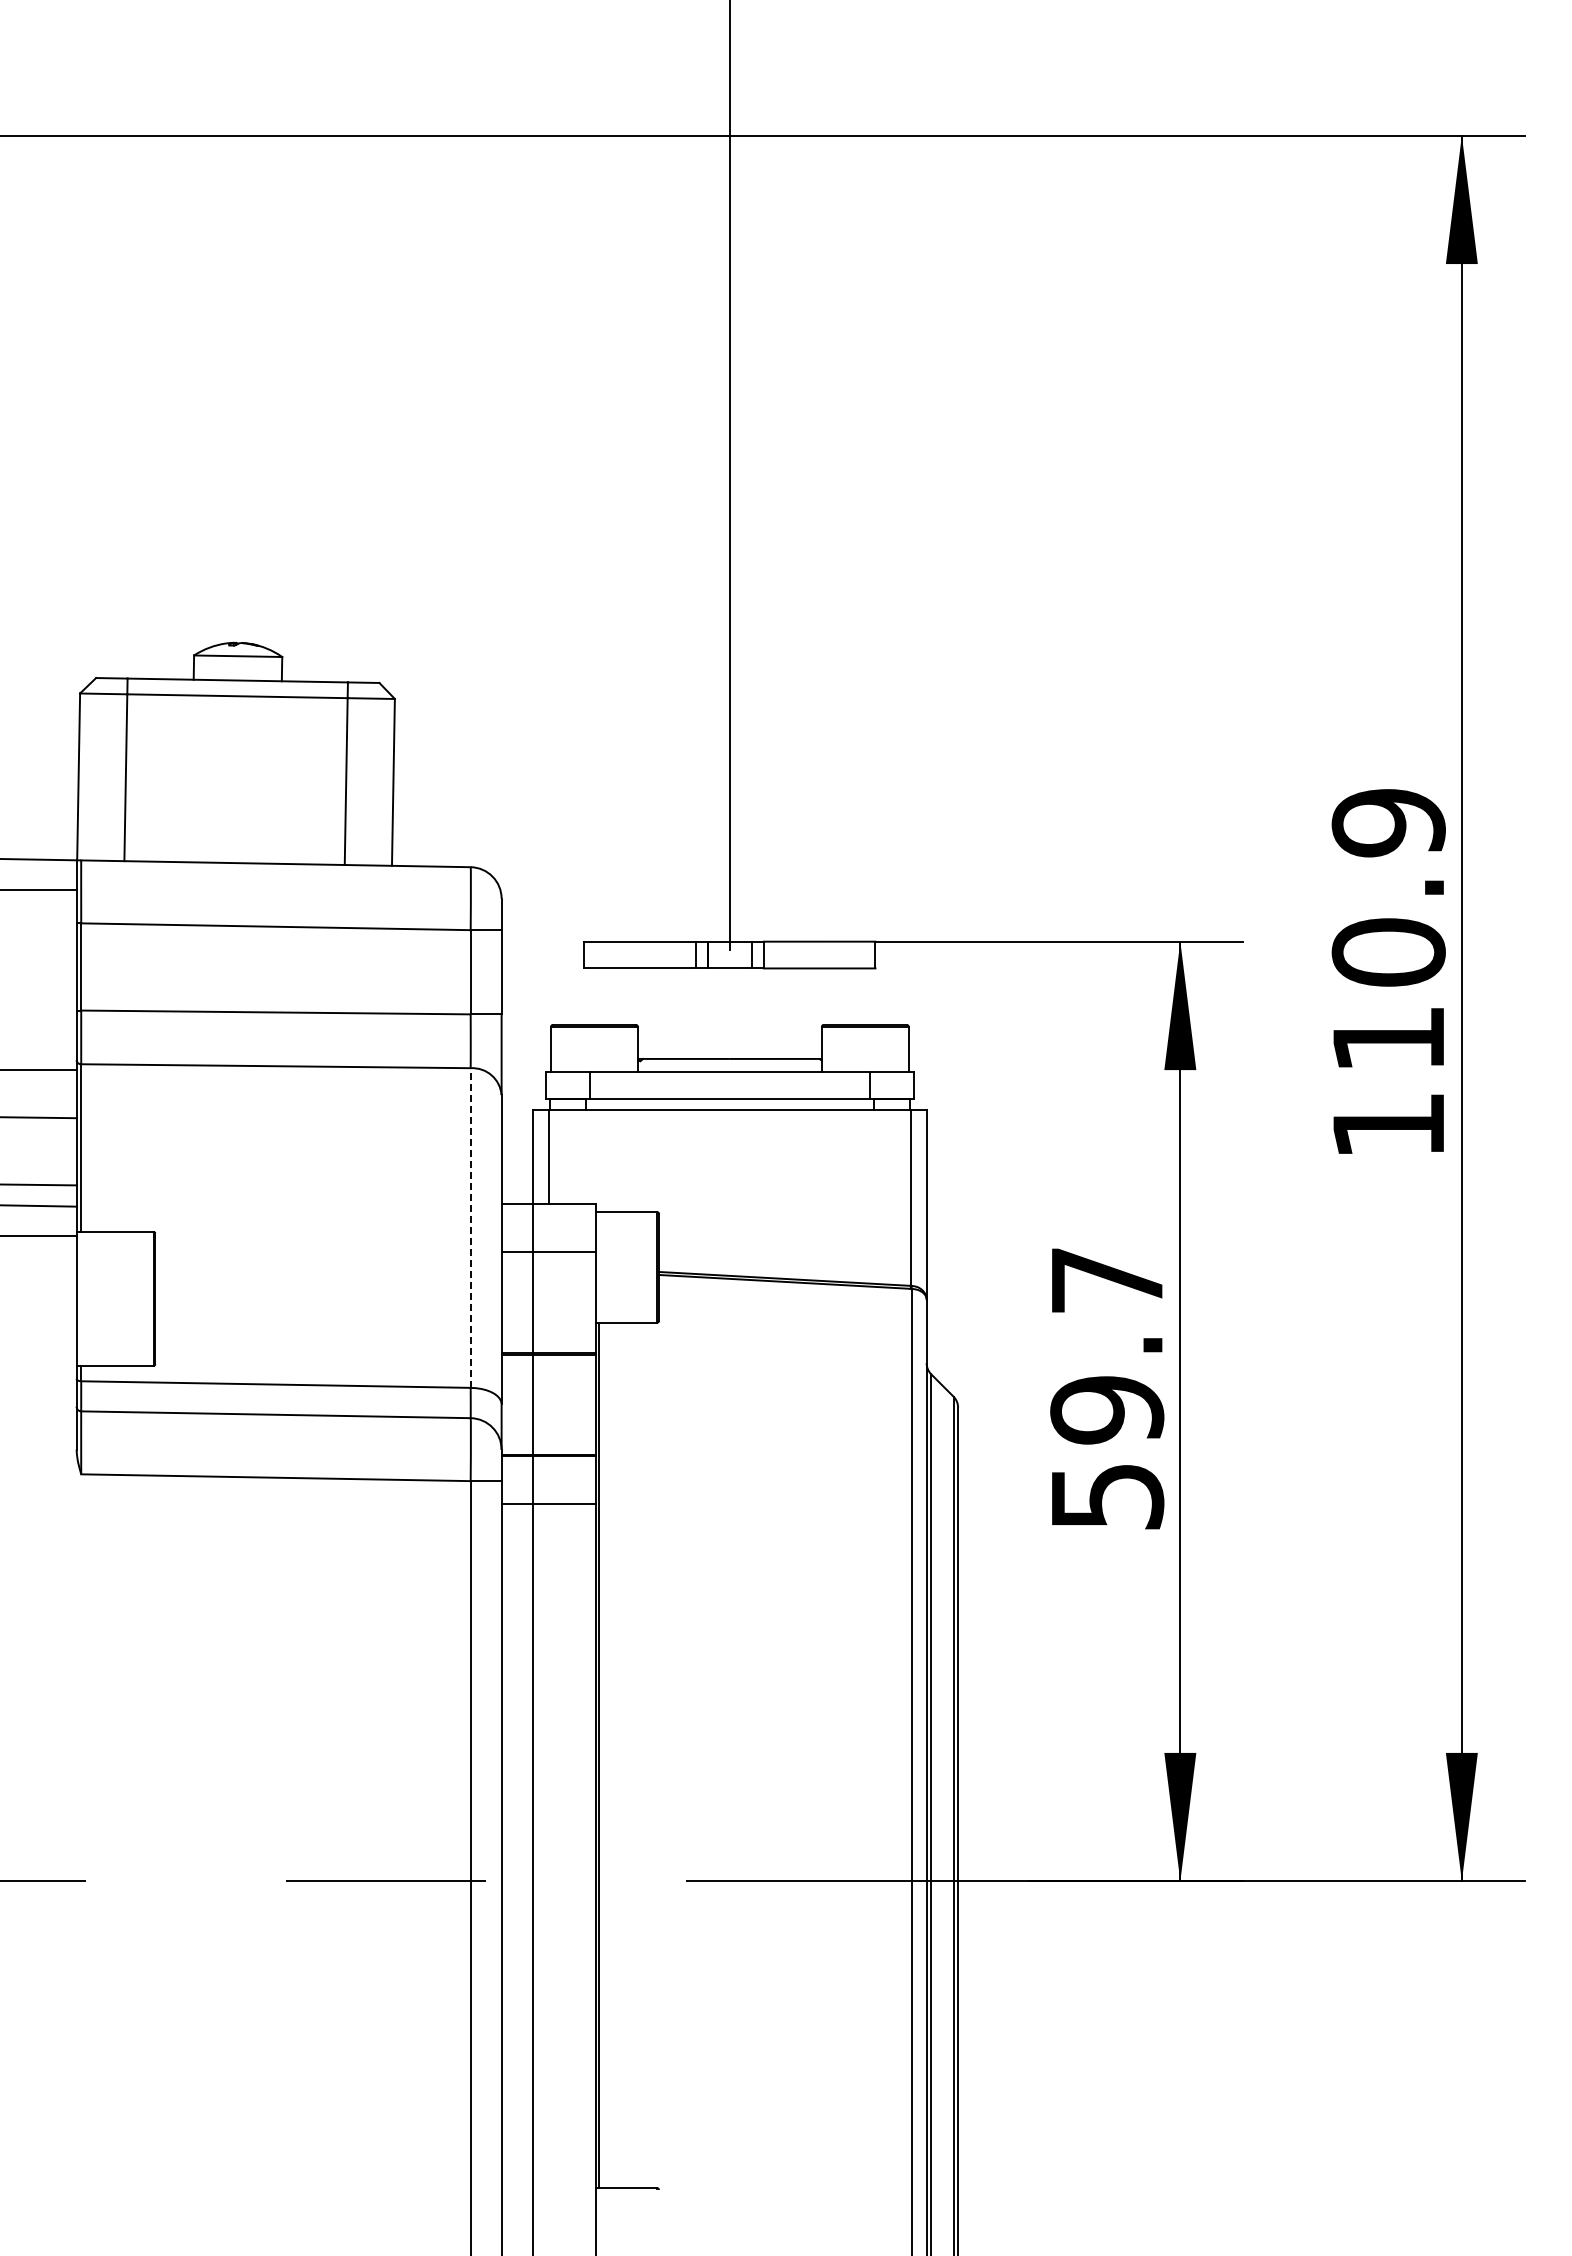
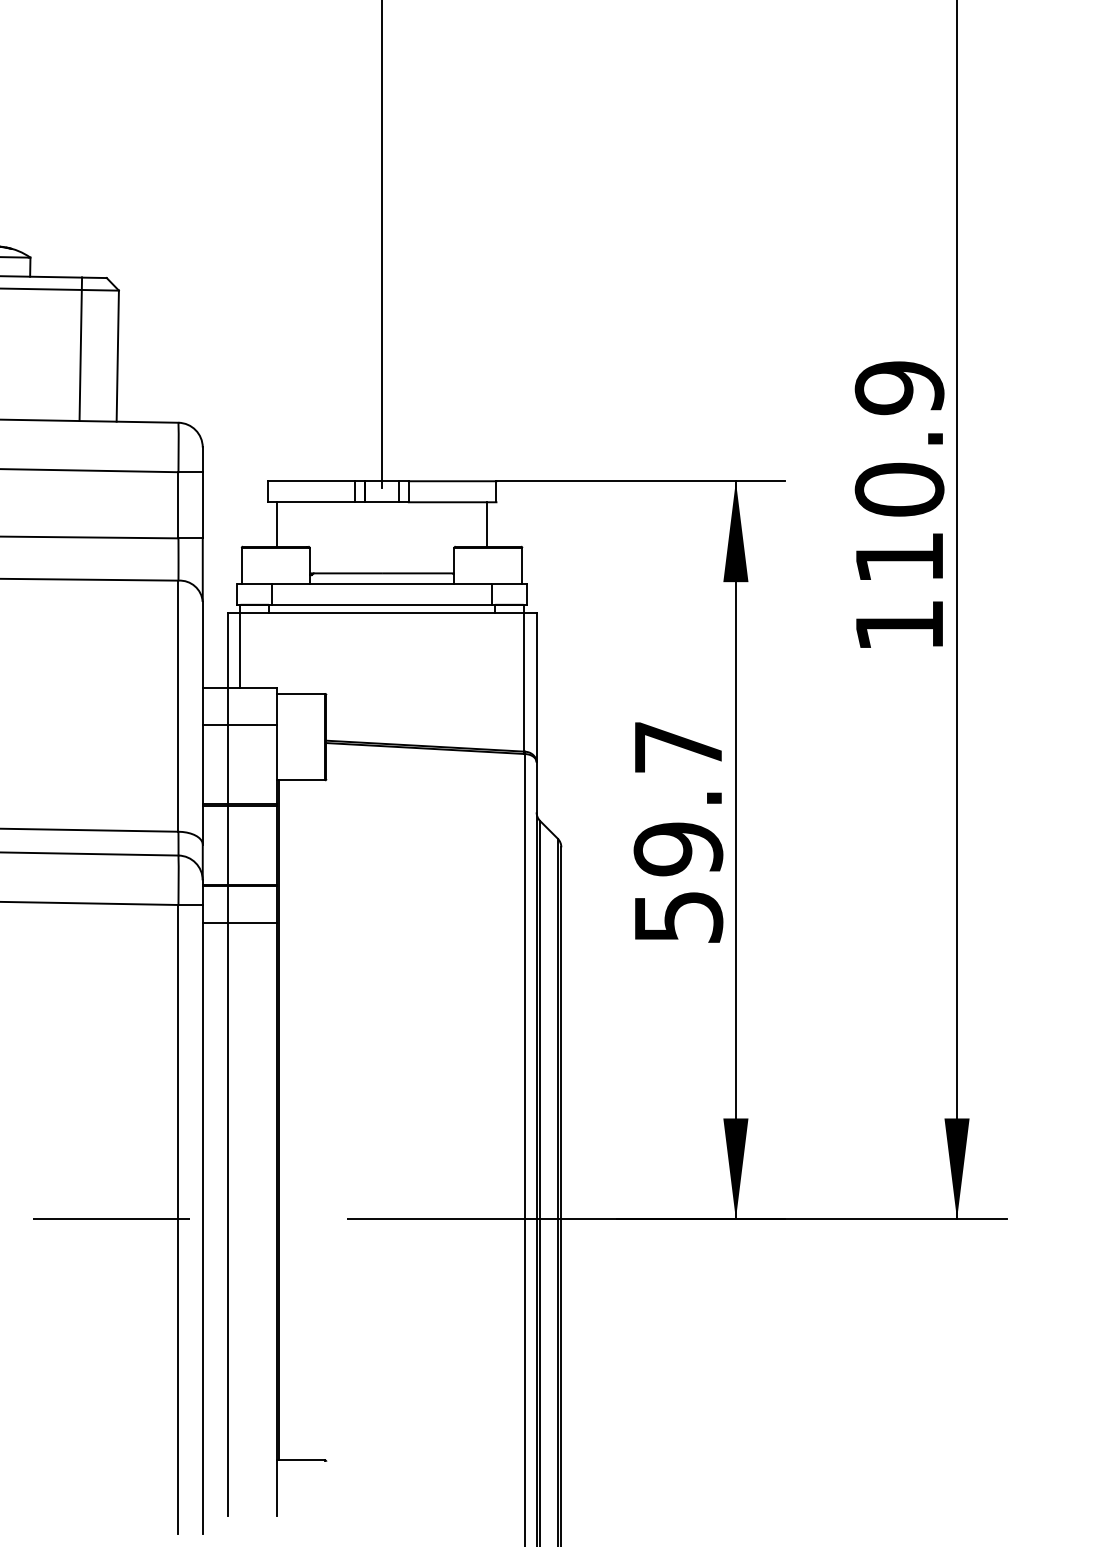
line: (596, 996) -> (277, 524), added
line: (863, 996) -> (487, 524), added
line: (470, 1228) -> (178, 706), dashed -> solid

